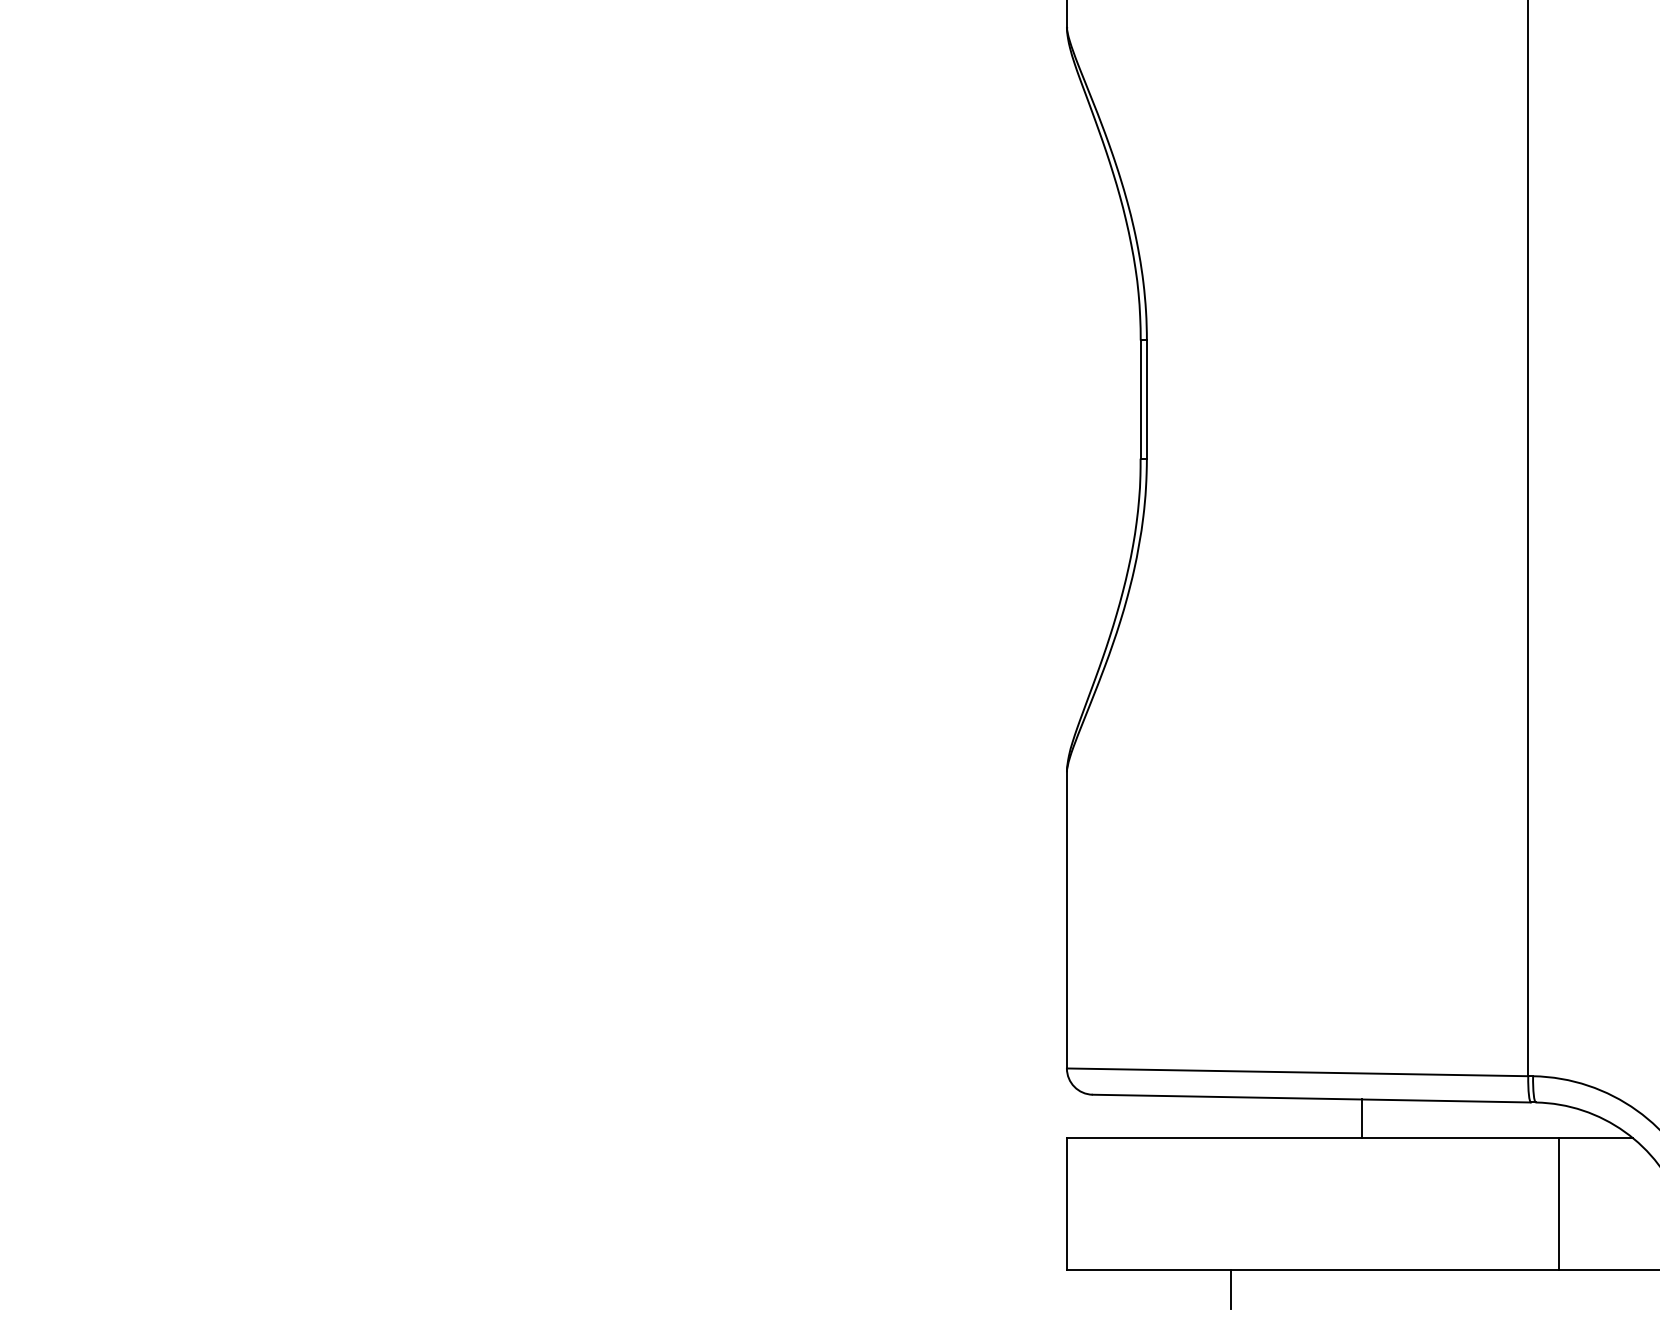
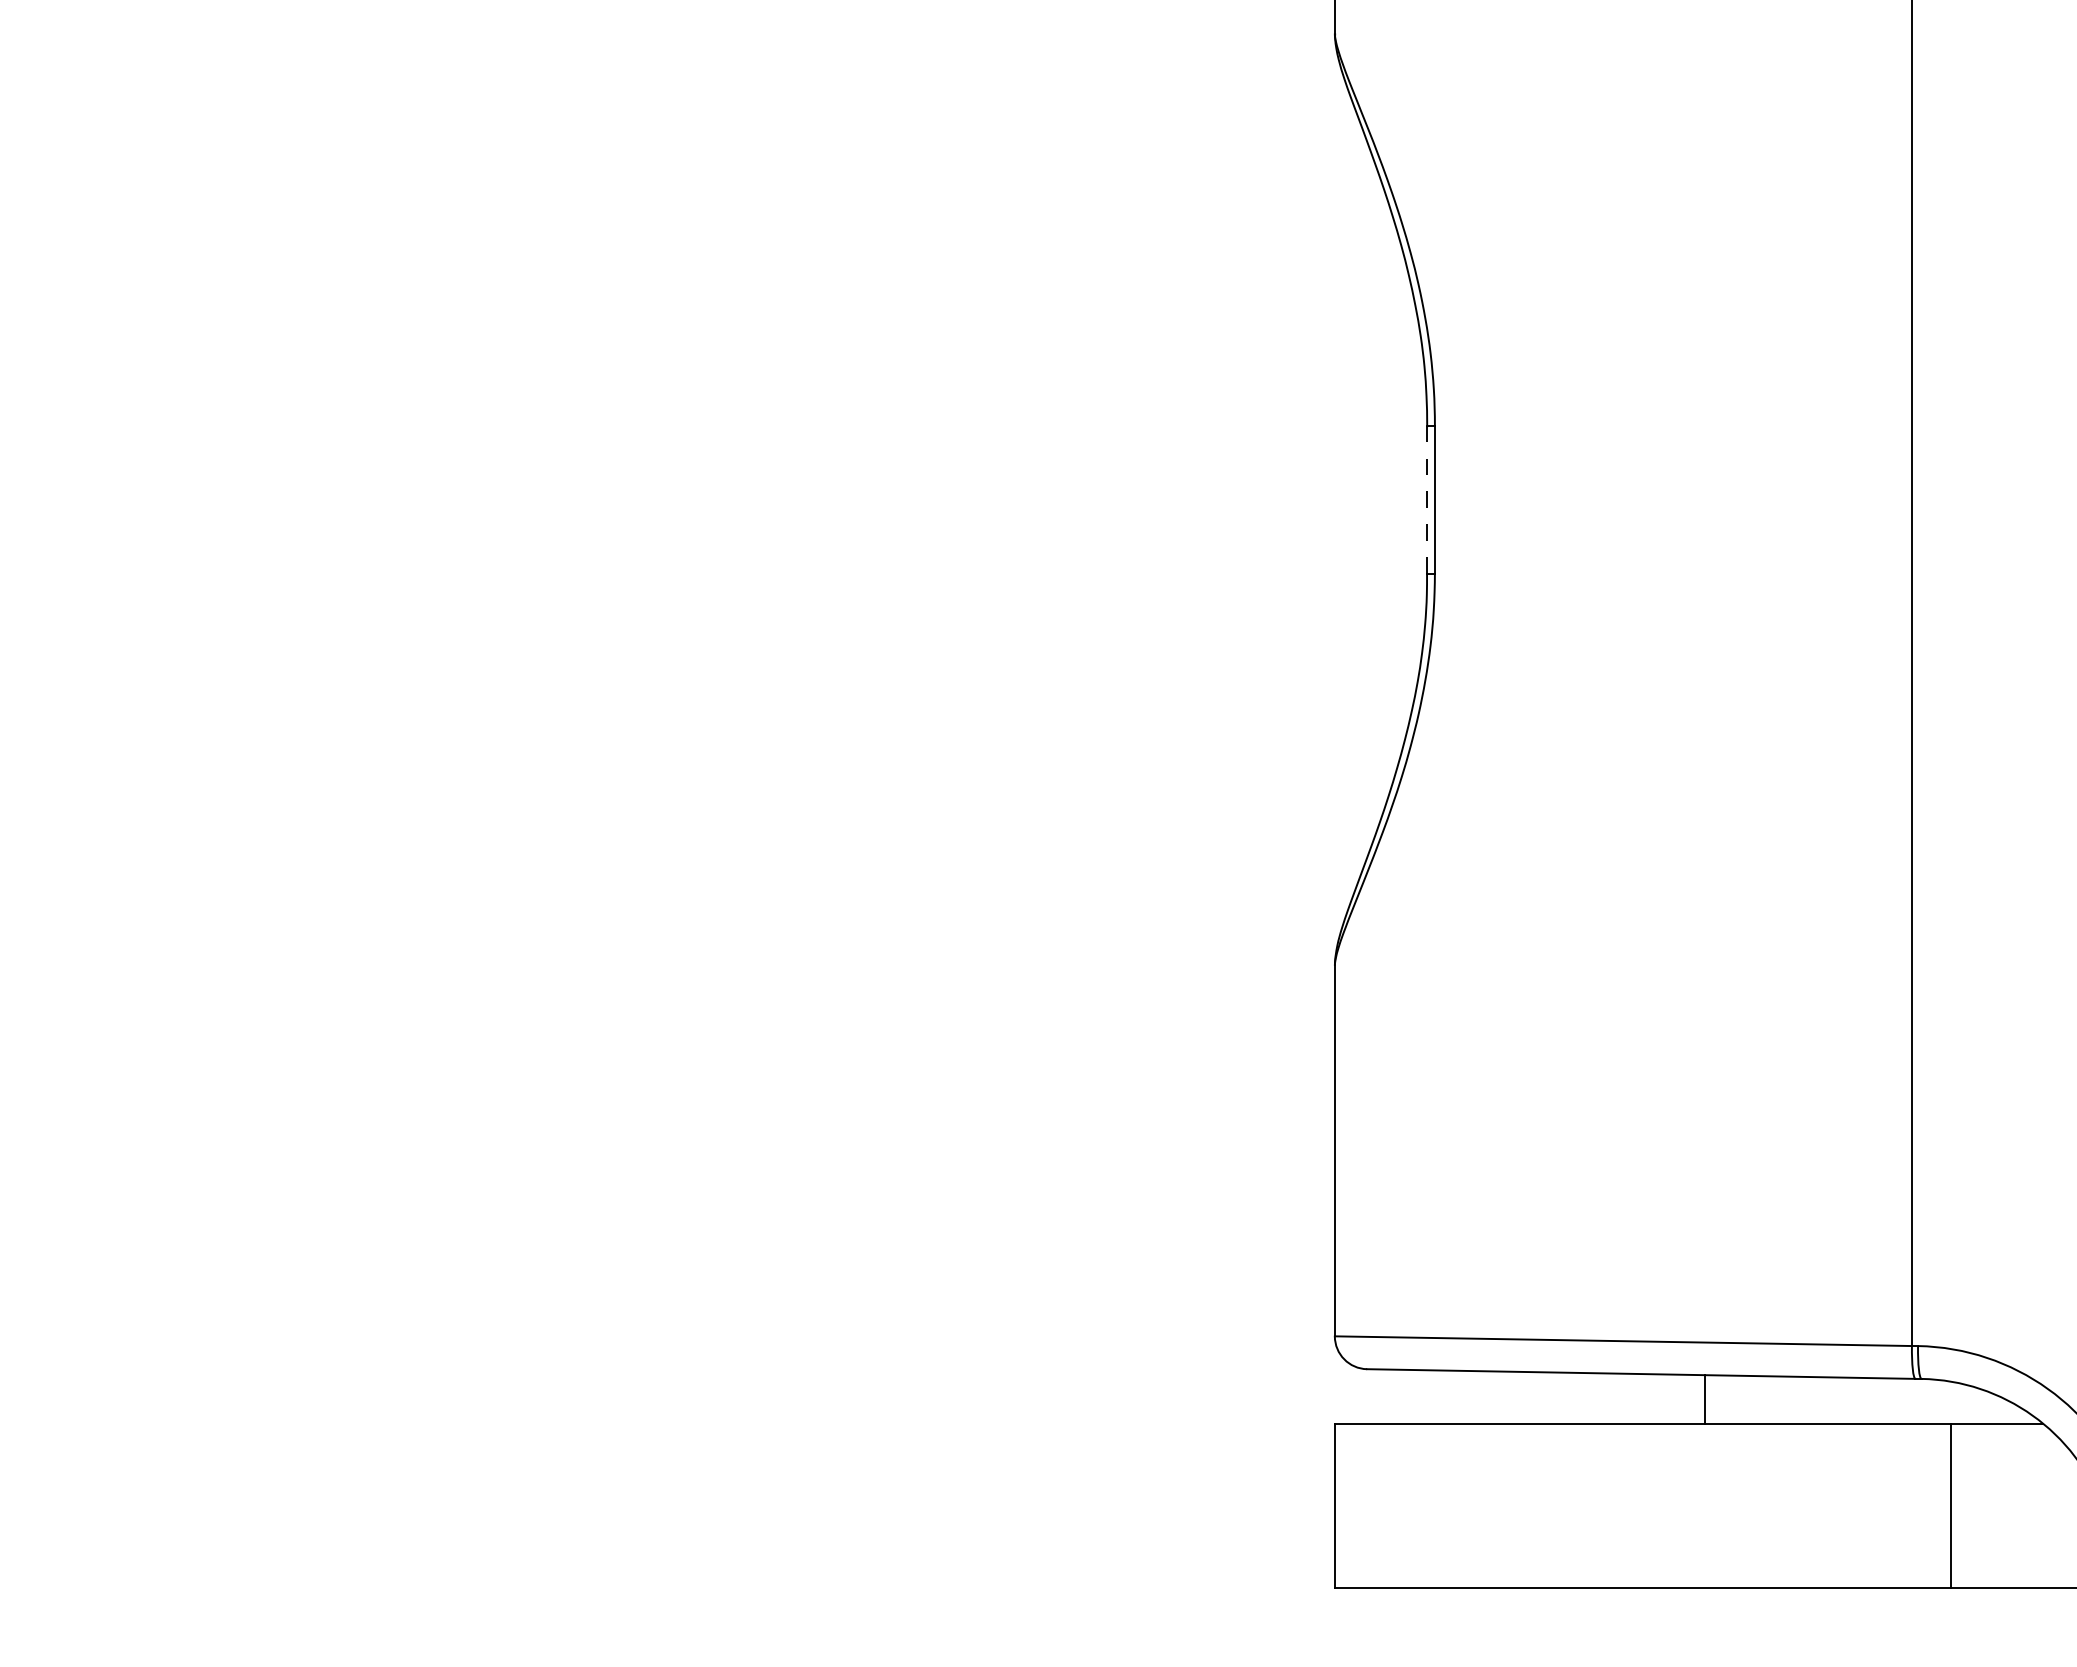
line: (1140, 399) -> (1427, 499), solid -> dashed
line: (1231, 1289) -> (1540, 1612), removed

